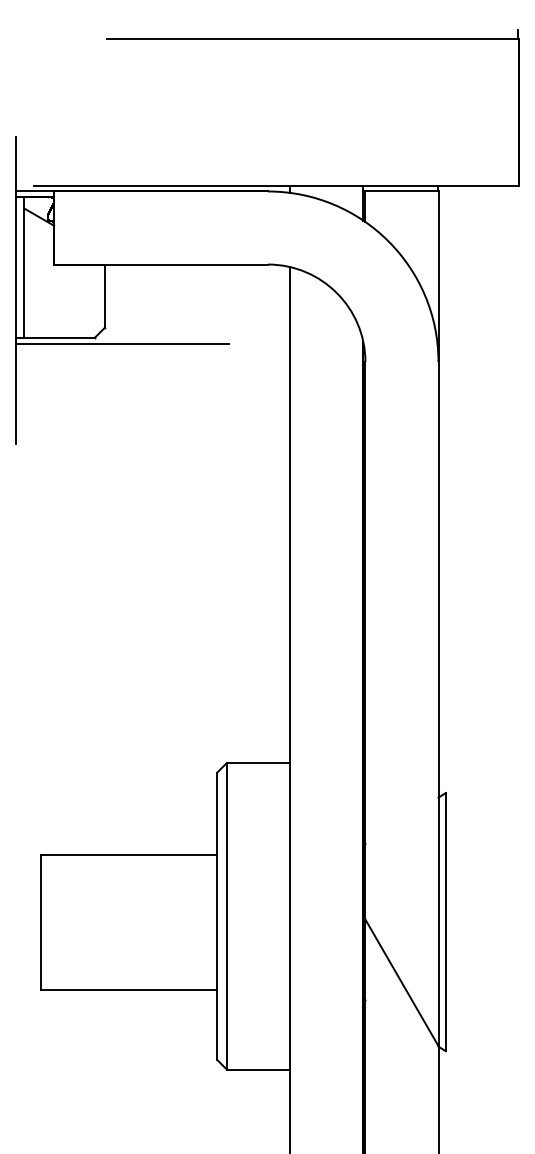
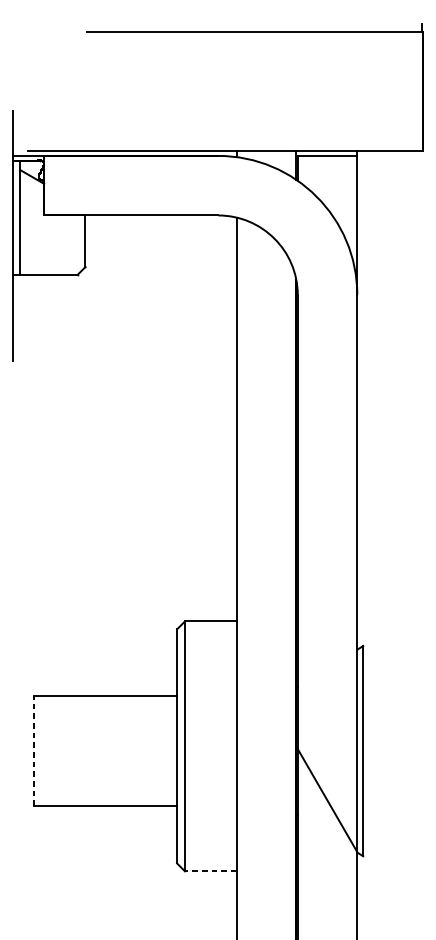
line: (122, 343) -> (99, 279), removed
line: (41, 921) -> (33, 750), solid -> dashed
line: (258, 1069) -> (210, 871), solid -> dashed

